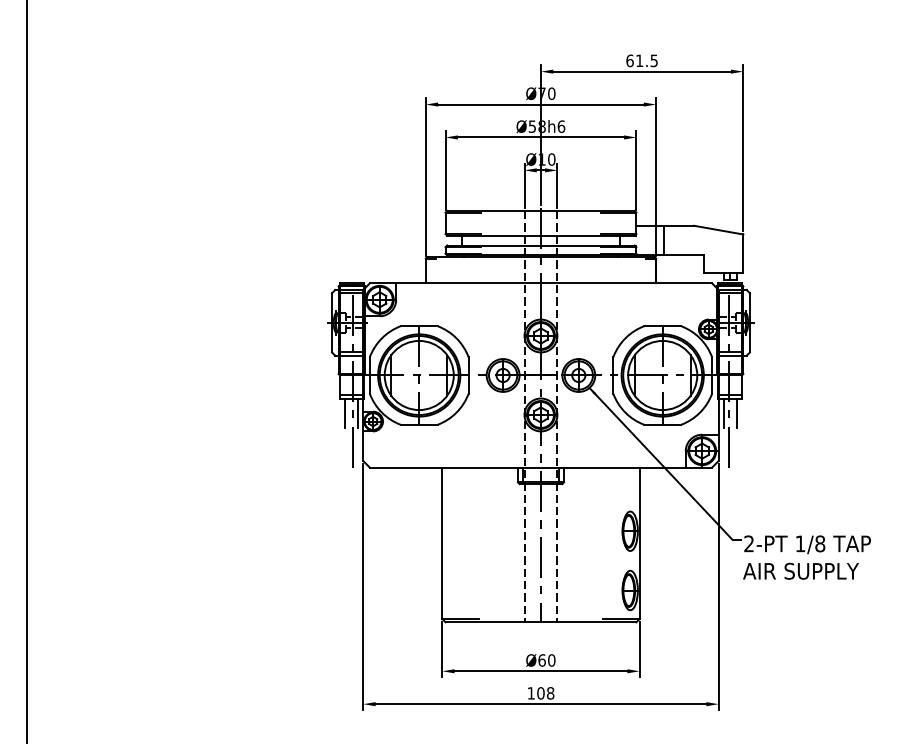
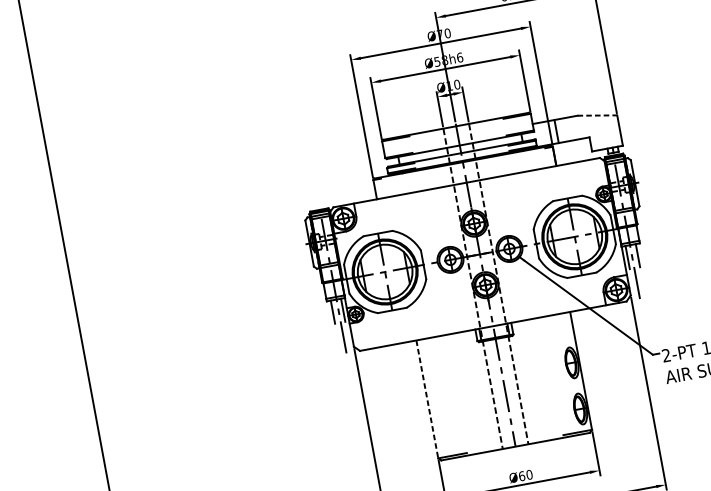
line: (719, 230) -> (598, 115), solid -> dashed
line: (442, 543) -> (427, 399), solid -> dashed

